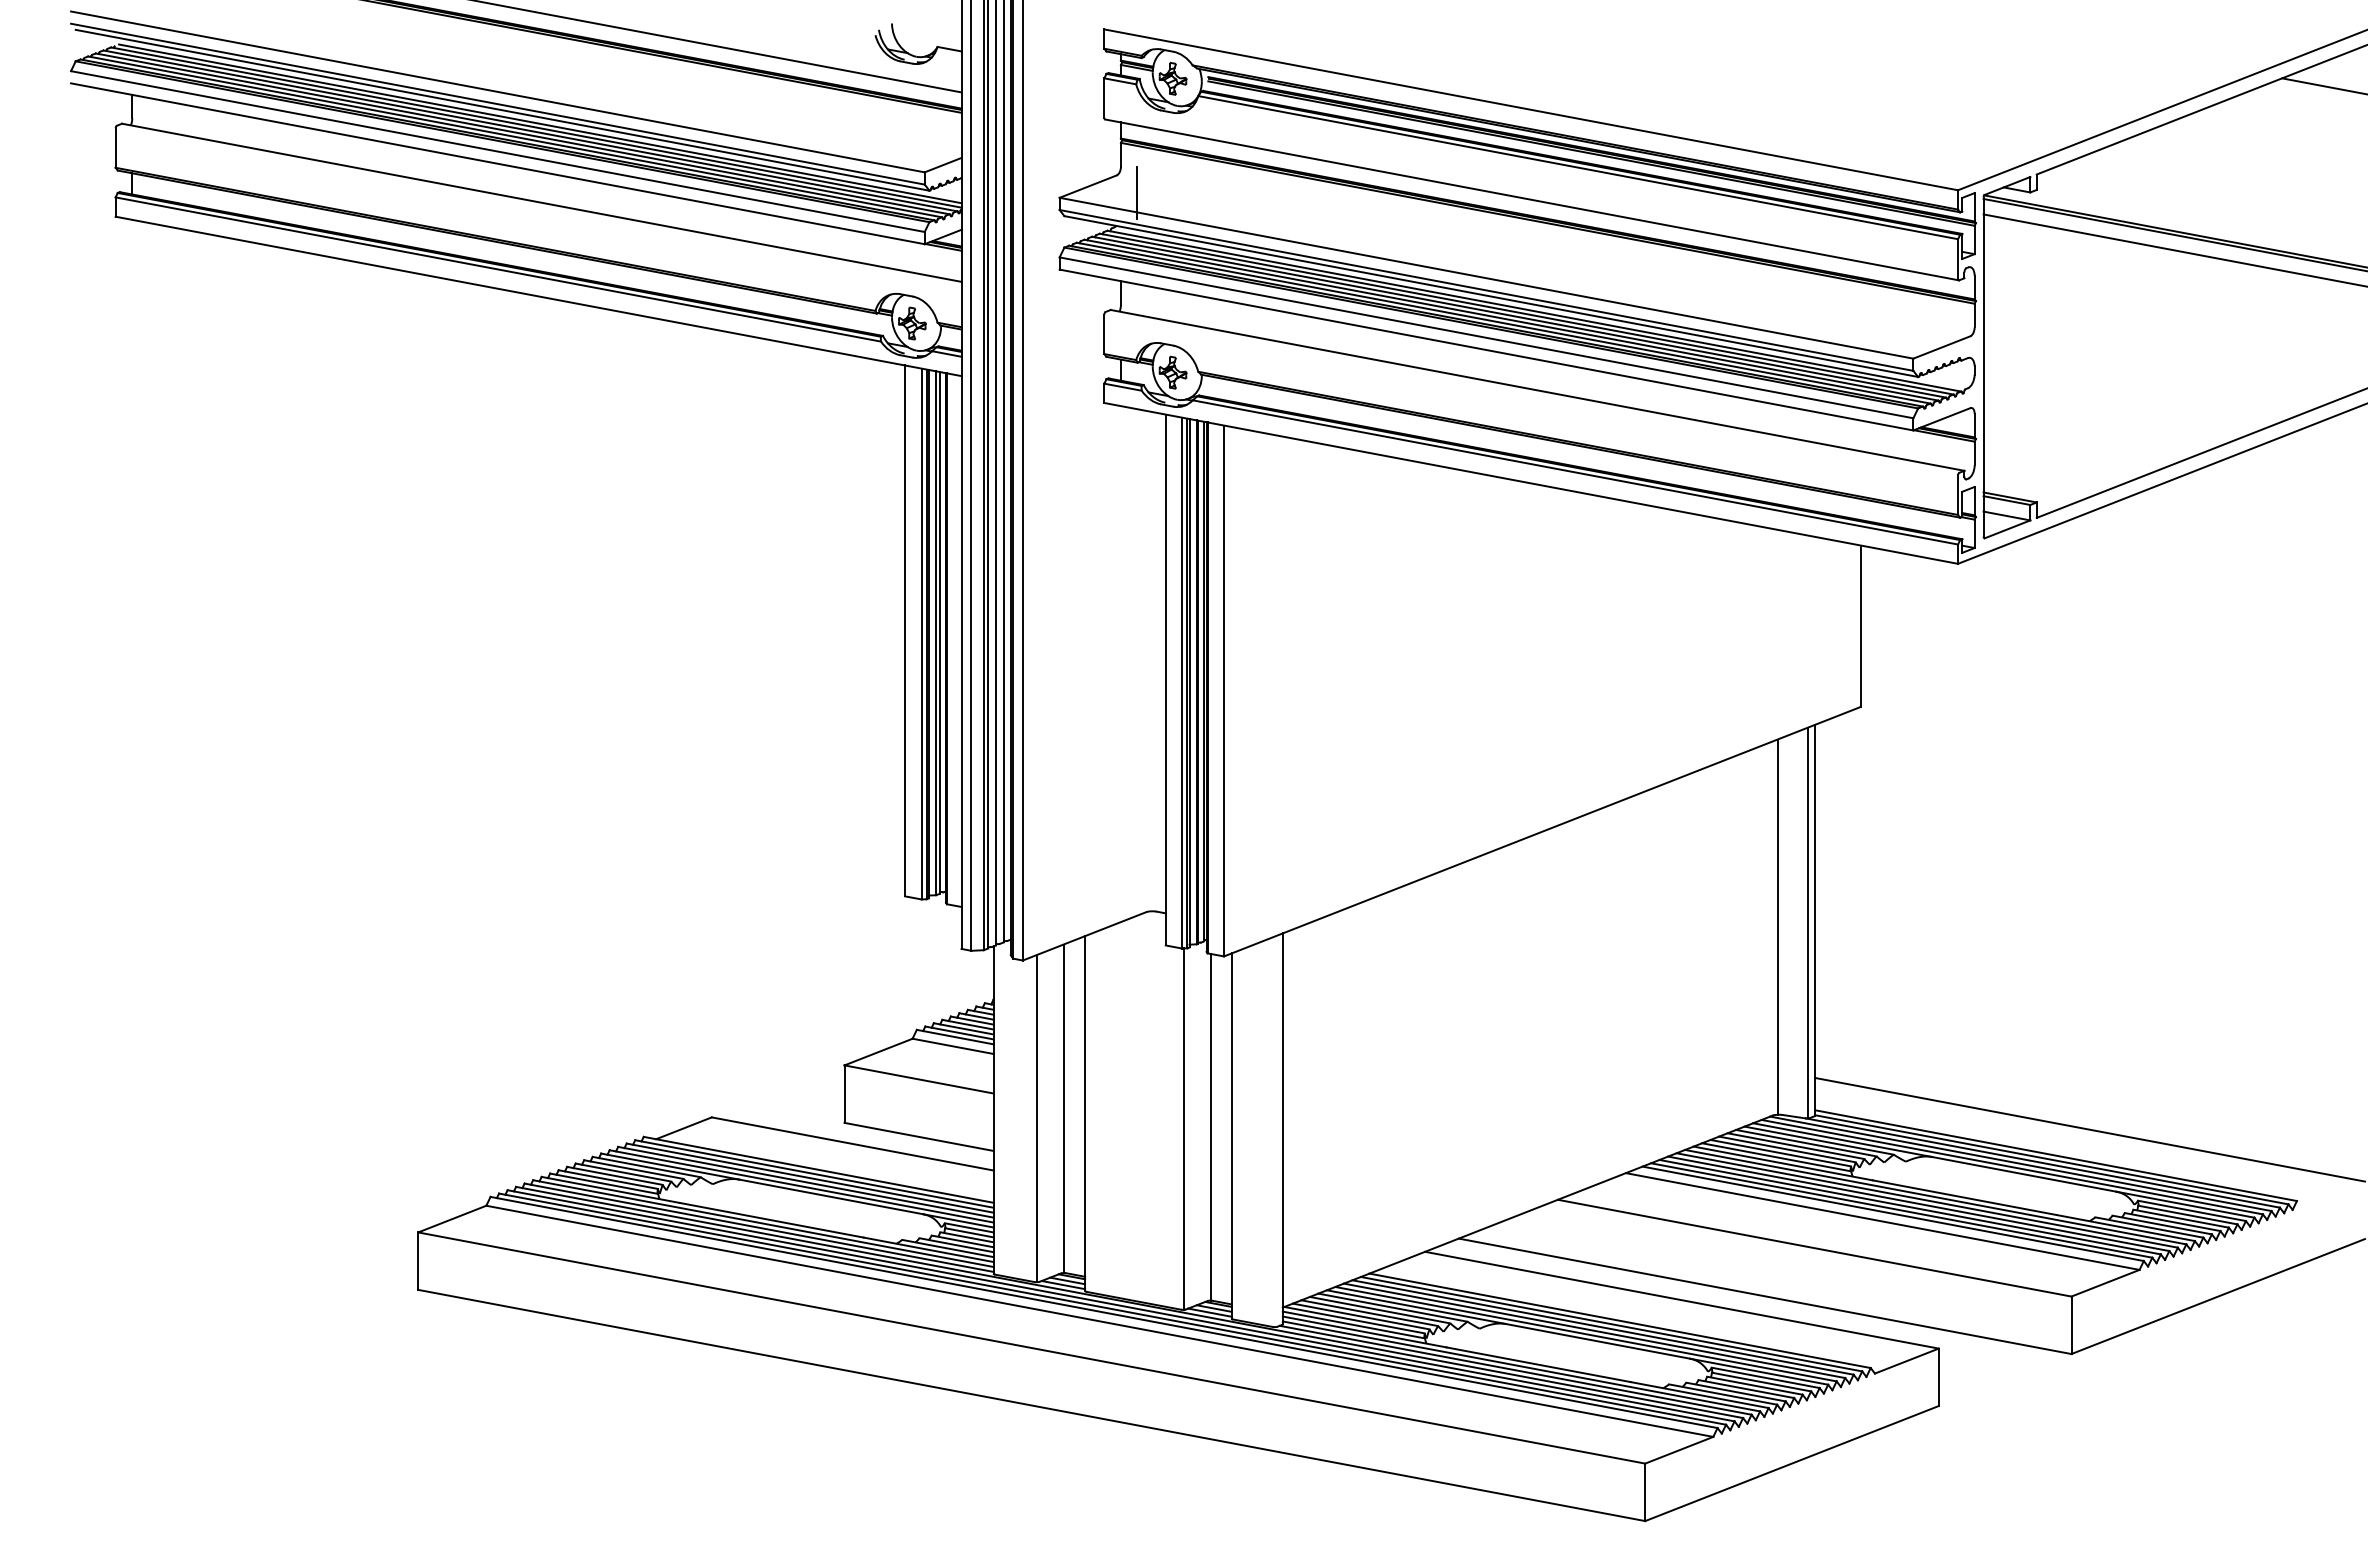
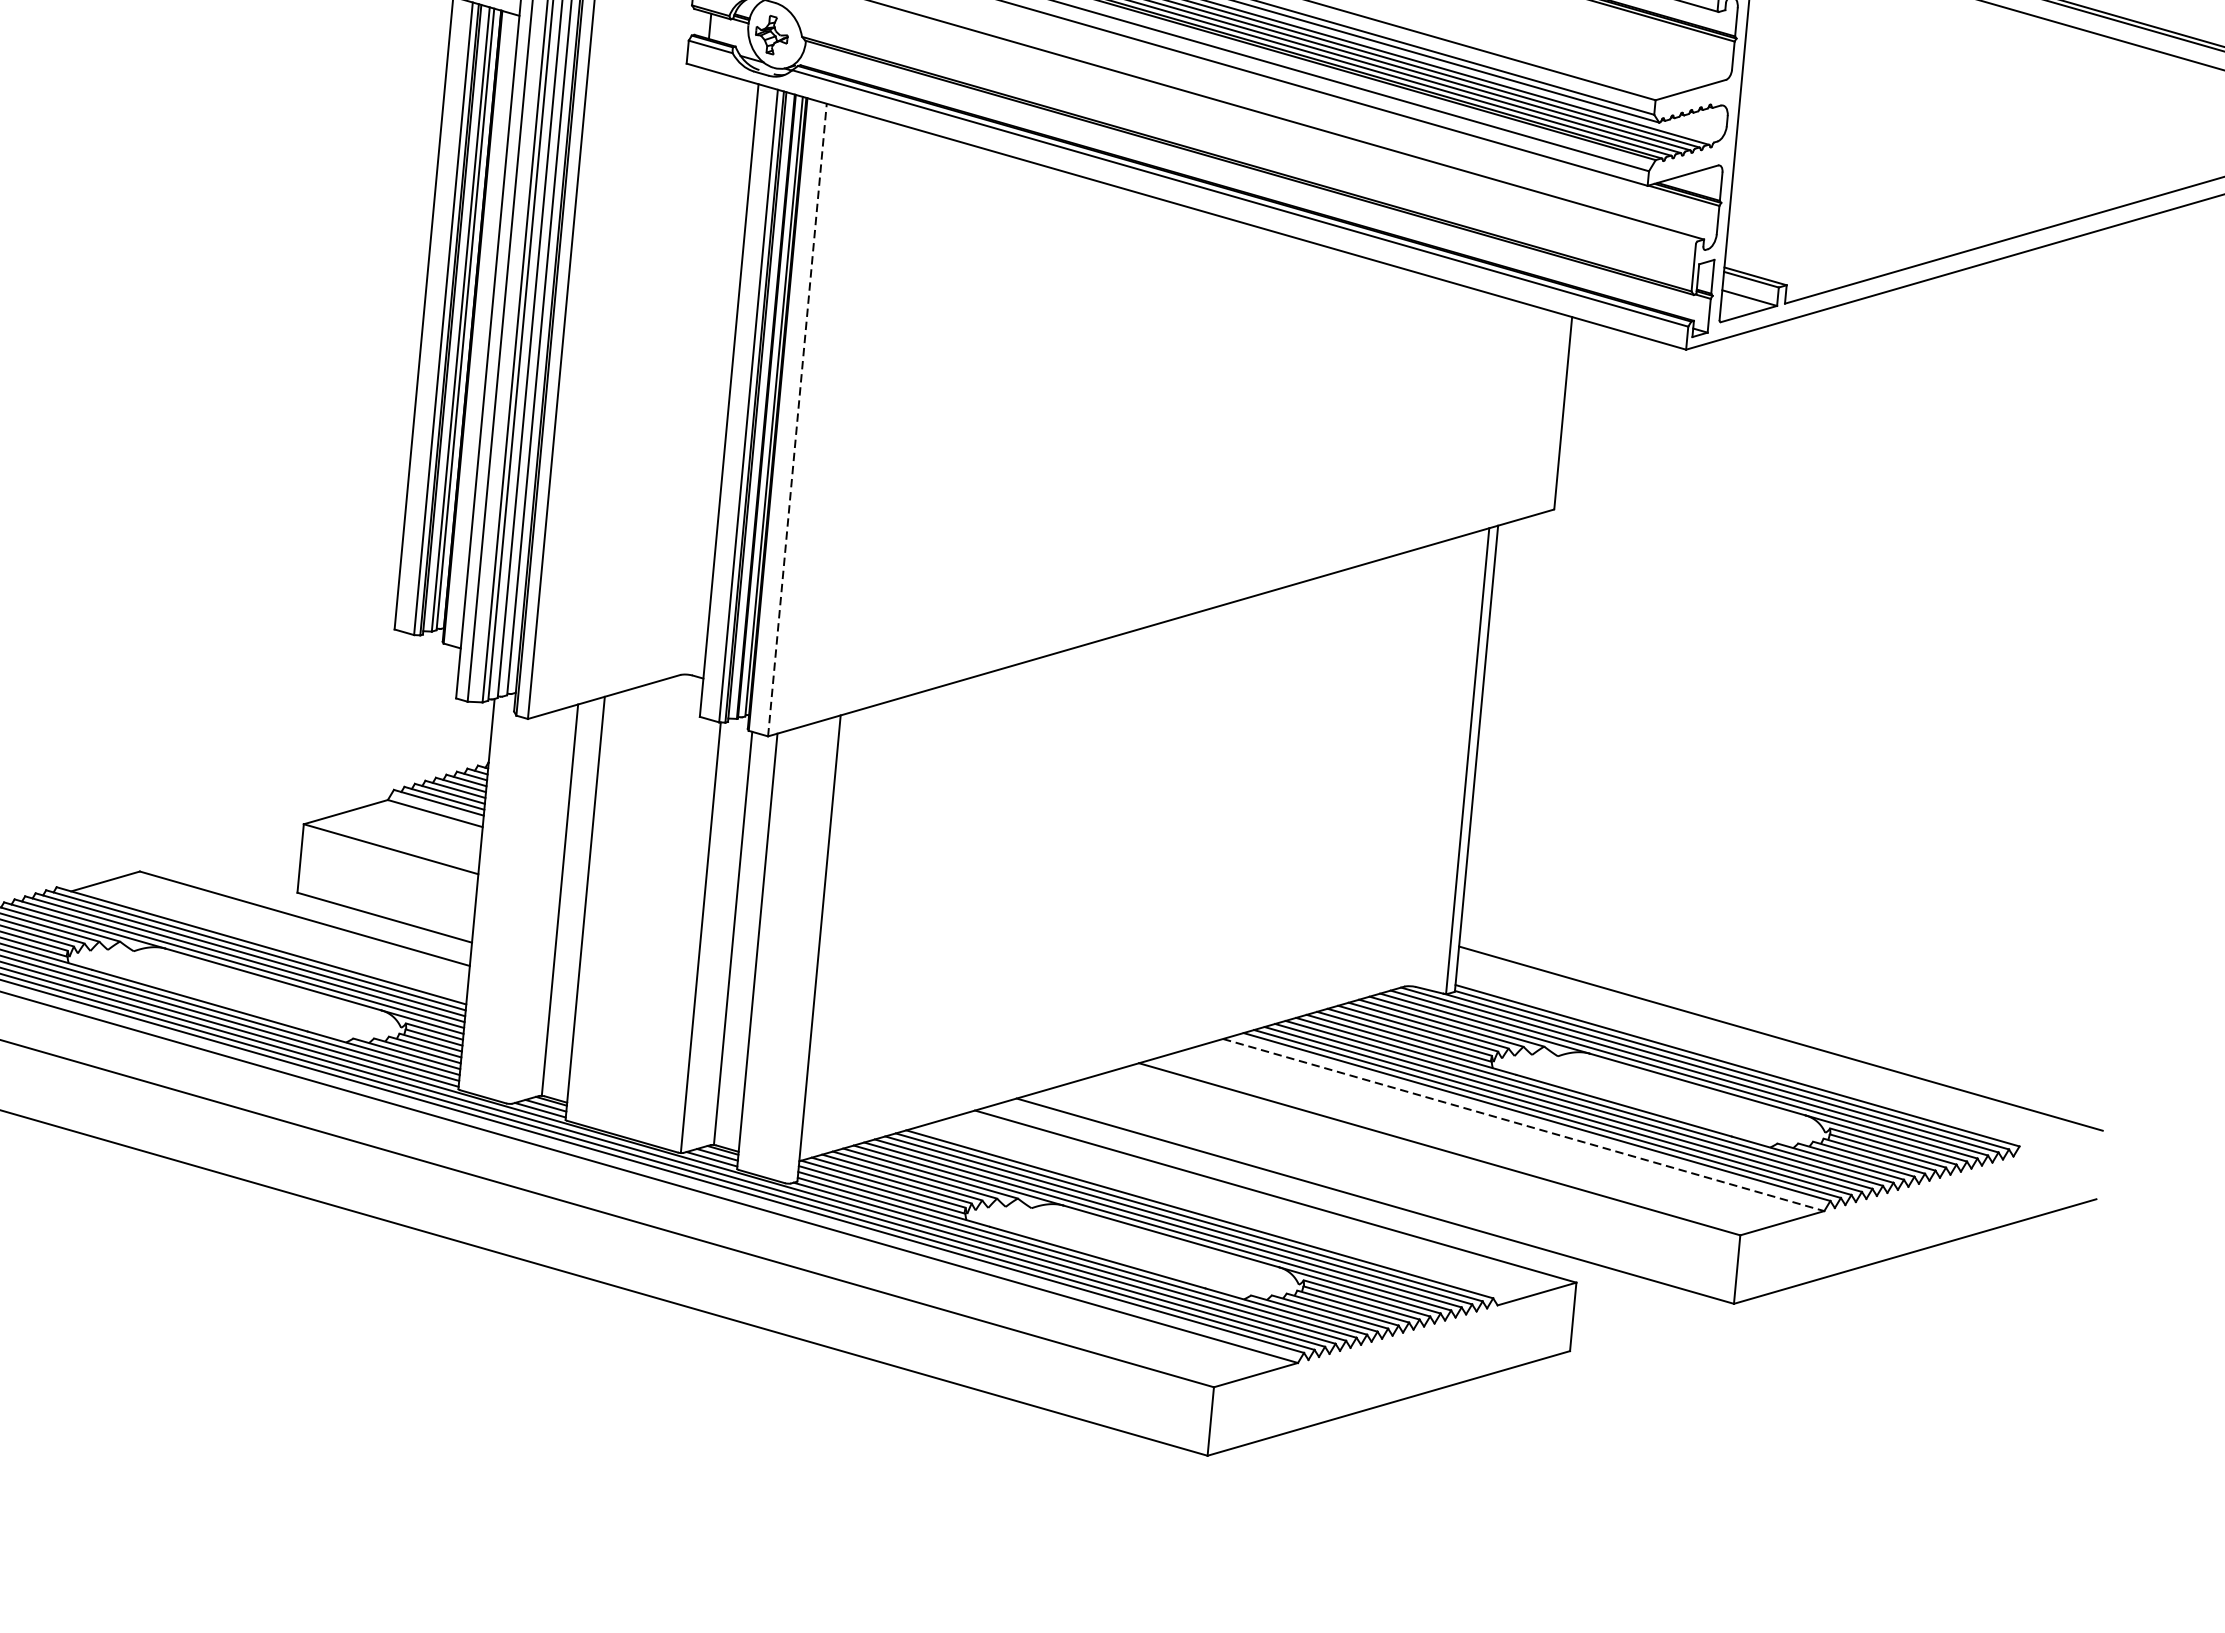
line: (1224, 690) -> (798, 419), solid -> dashed
line: (1777, 926) -> (1430, 761), removed
line: (1037, 1118) -> (527, 908), removed
line: (1883, 1221) -> (1524, 1125), solid -> dashed

